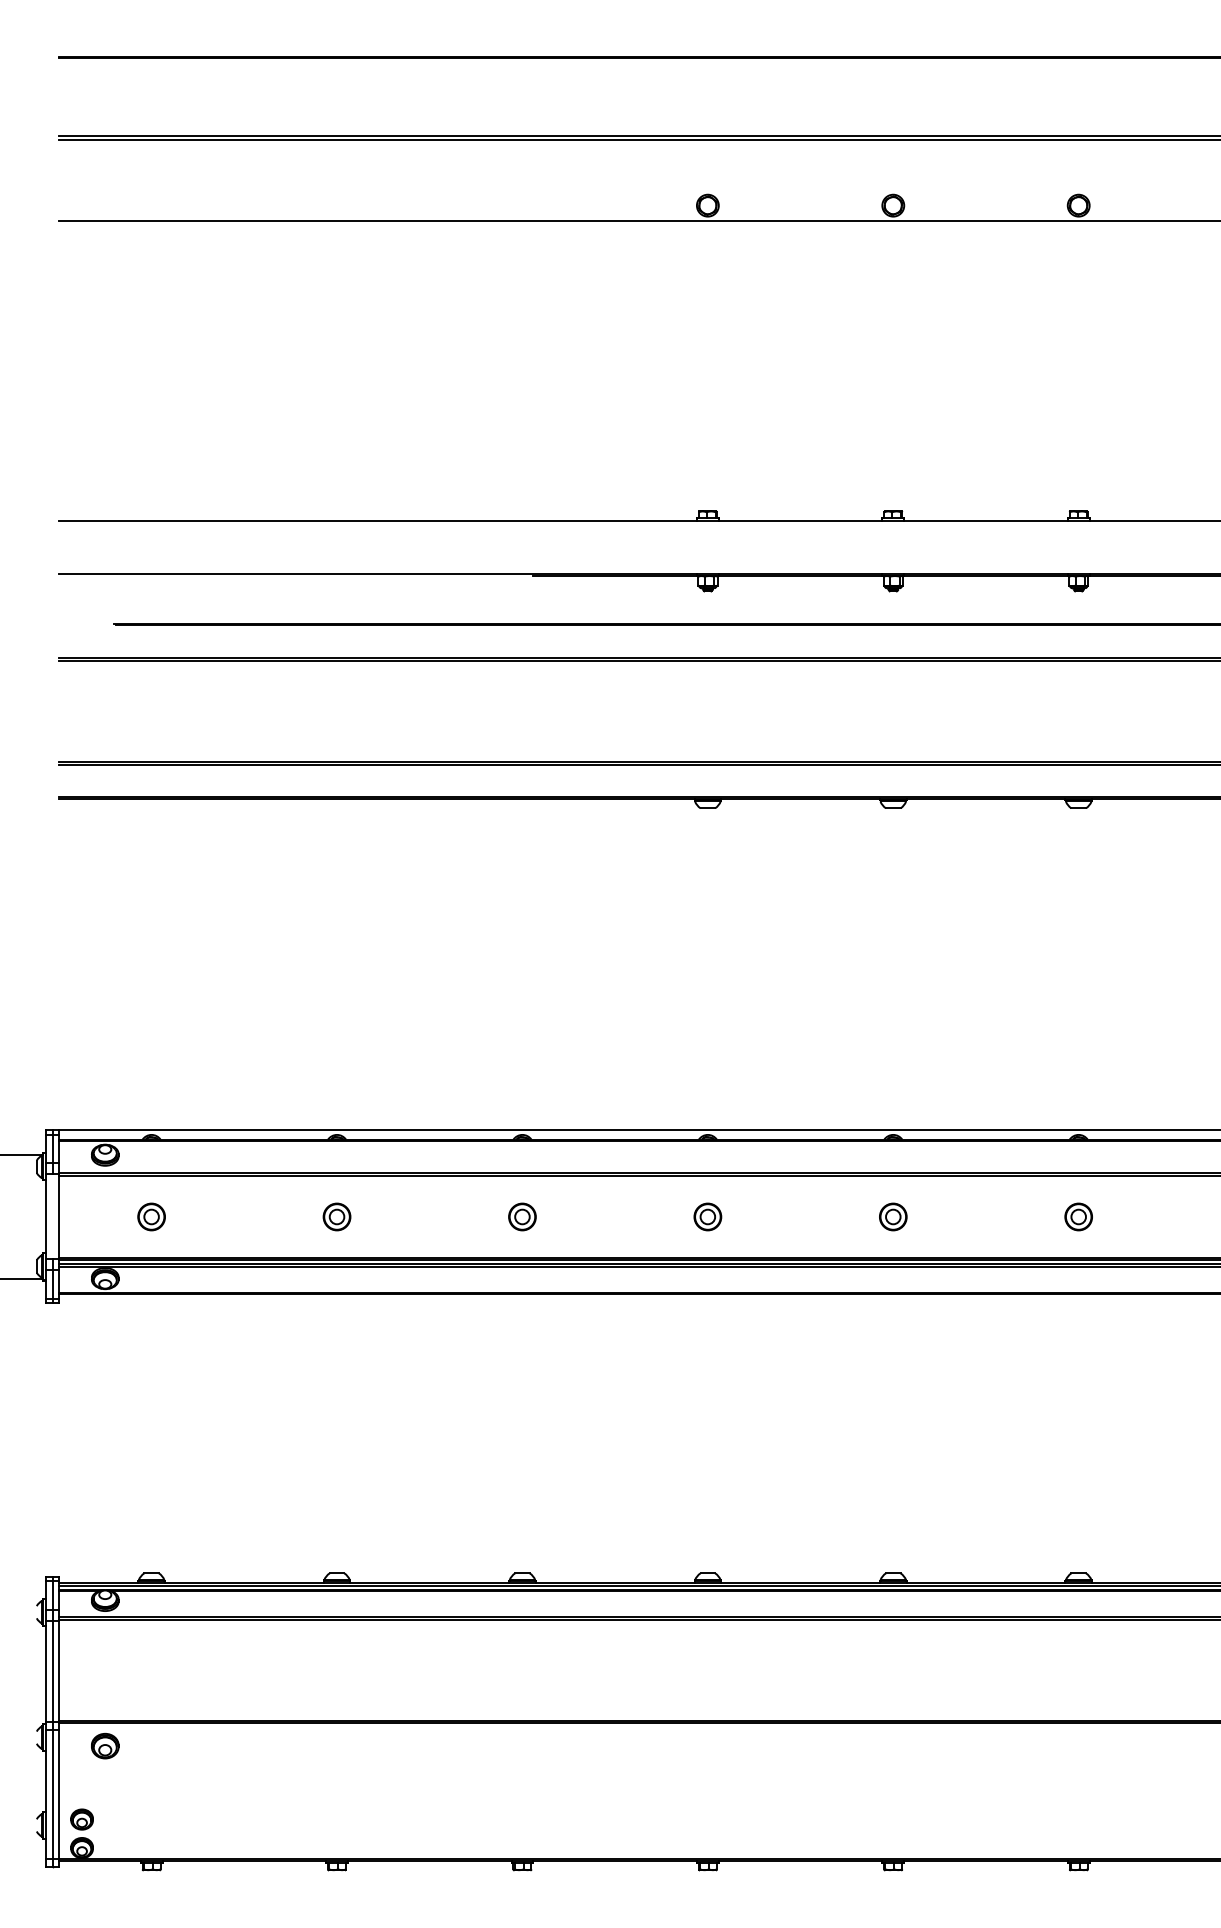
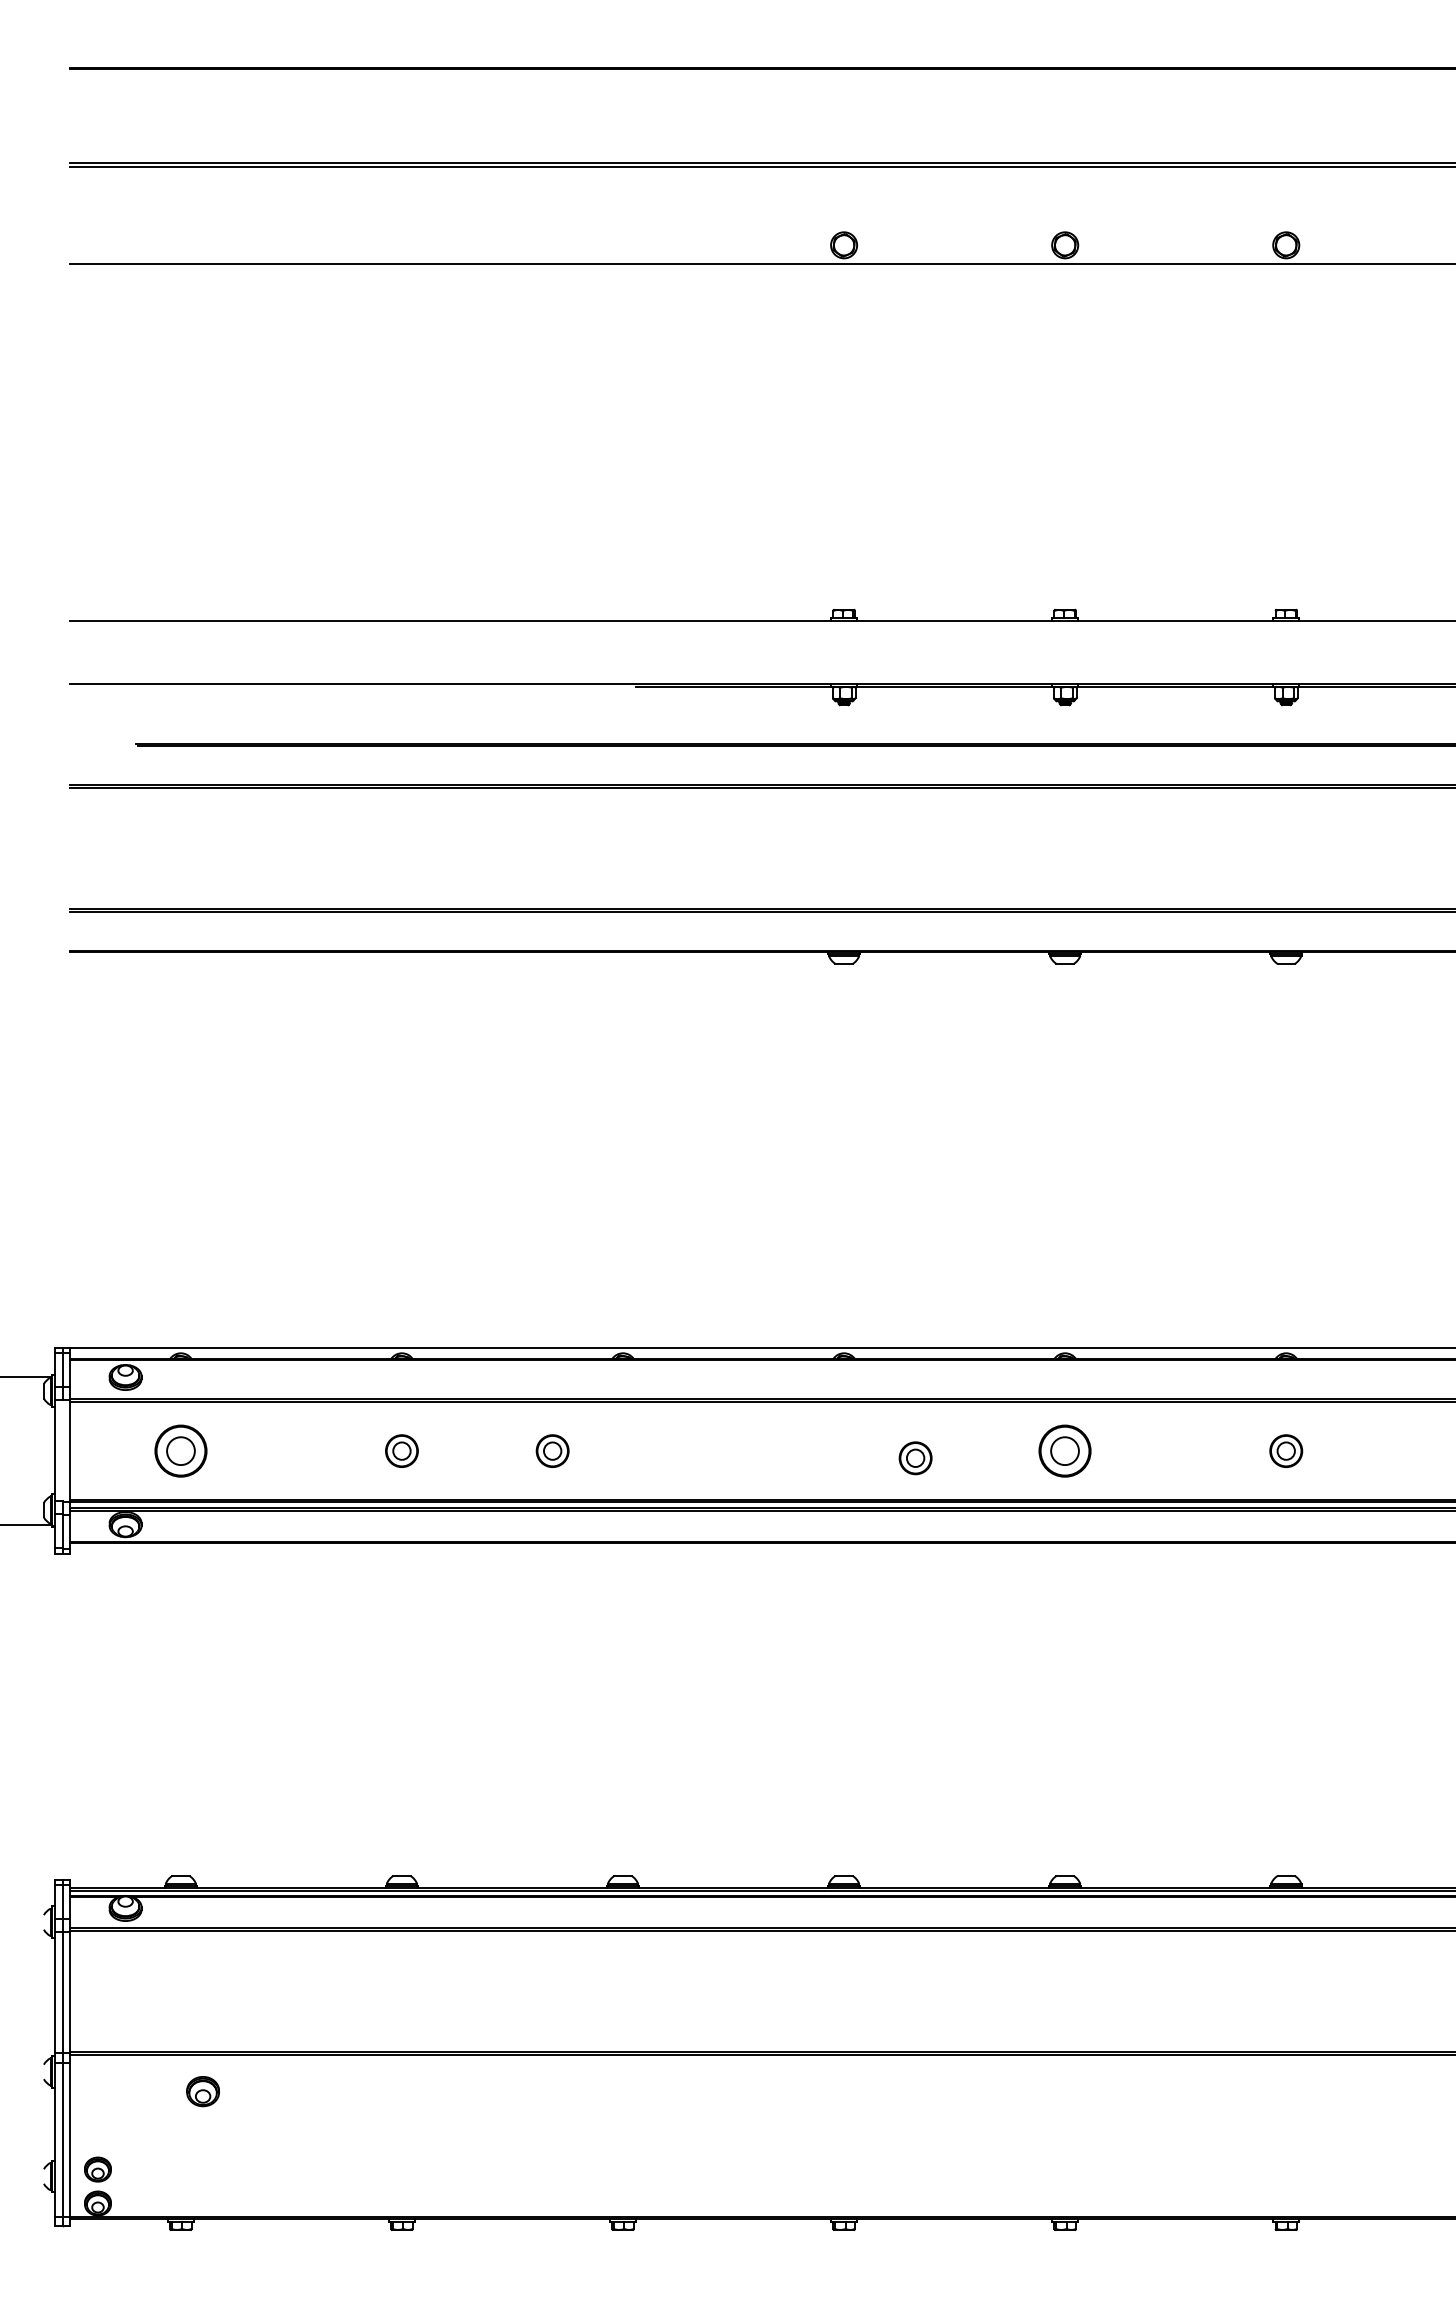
part: (151, 1216) -> (180, 1450), size x1.6
part: (522, 1216) -> (552, 1450), moved
part: (707, 1216) -> (915, 1457), moved
part: (893, 1216) -> (1065, 1450), size x1.6
part: (105, 1746) -> (203, 2092), moved

